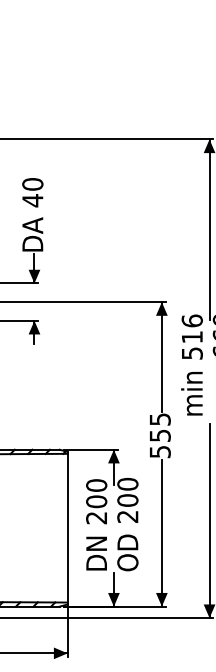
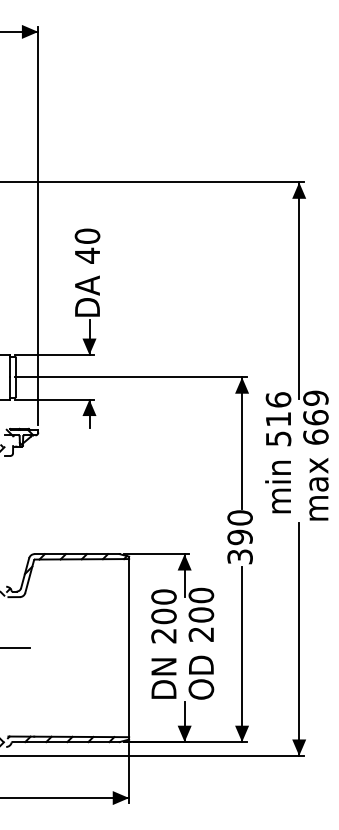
text: (159, 435) -> (239, 536), 555 -> 390

